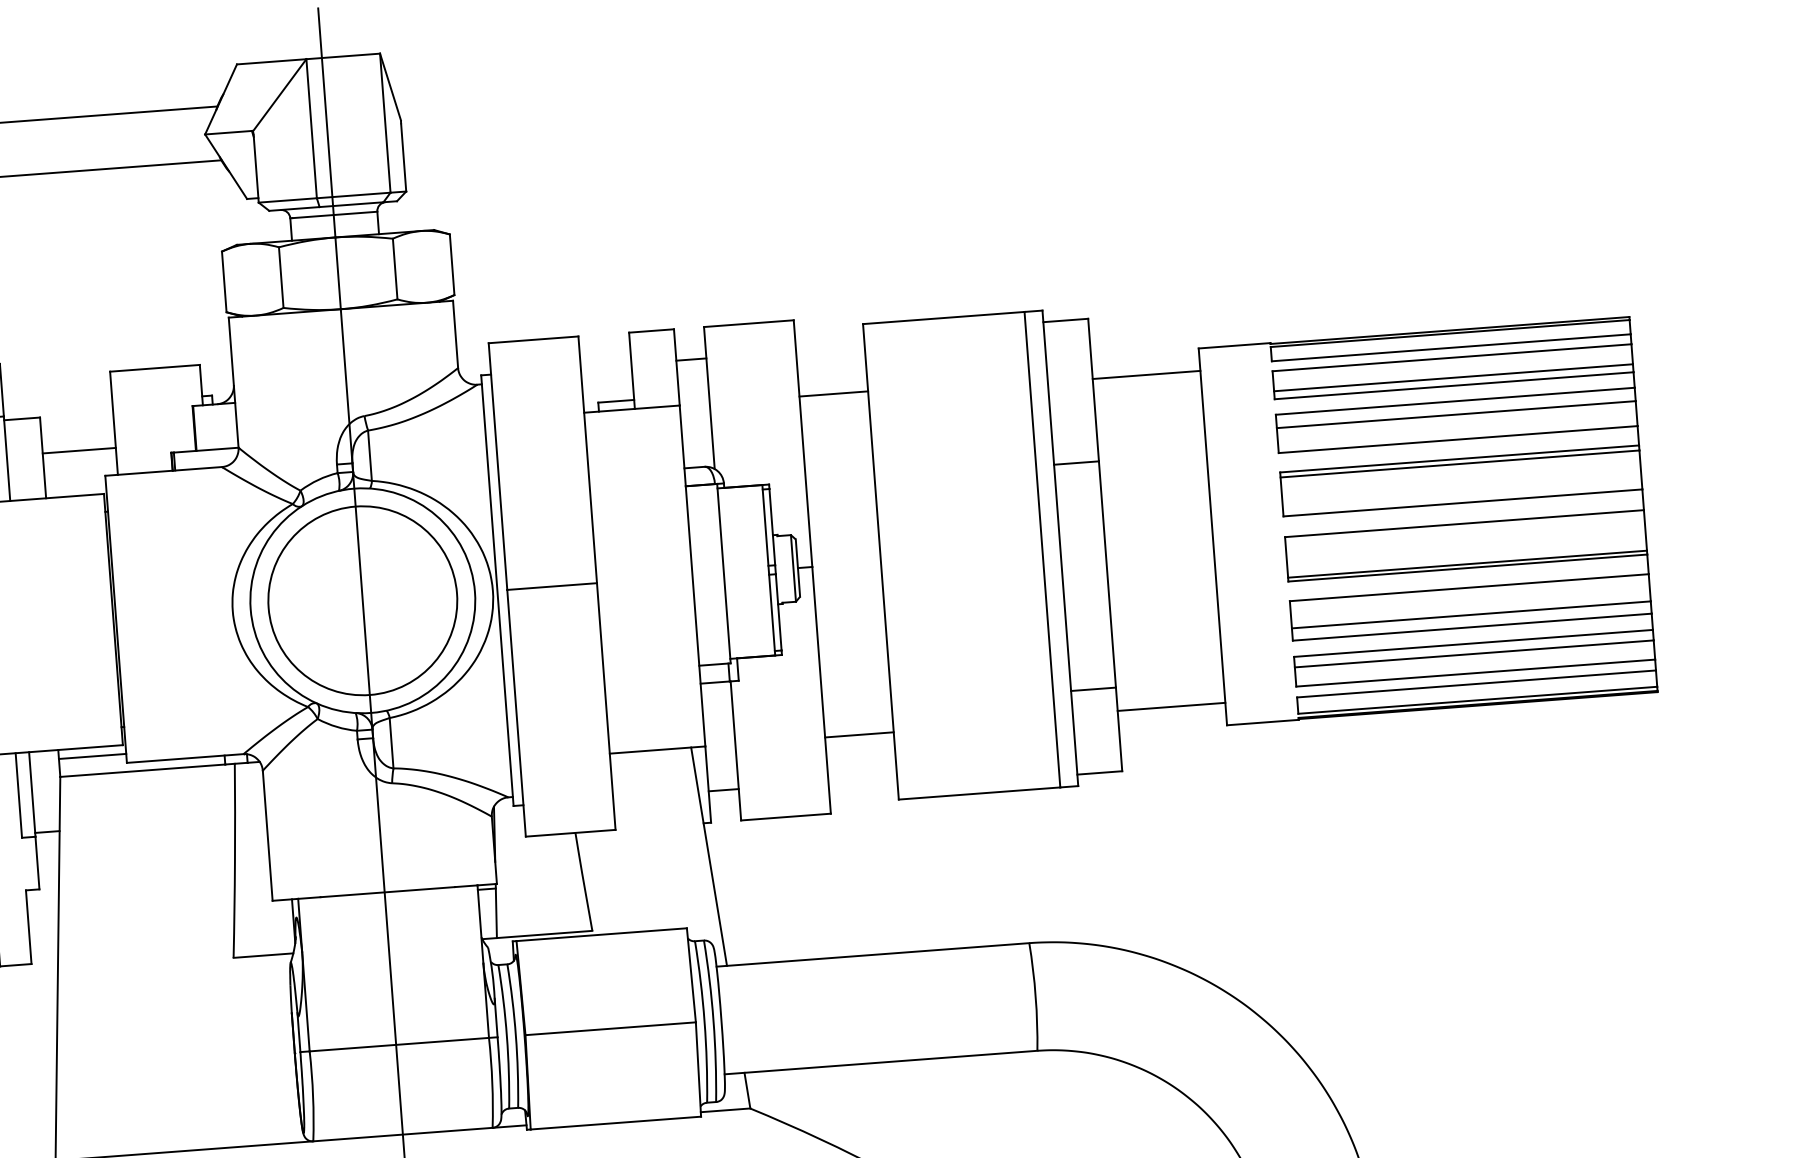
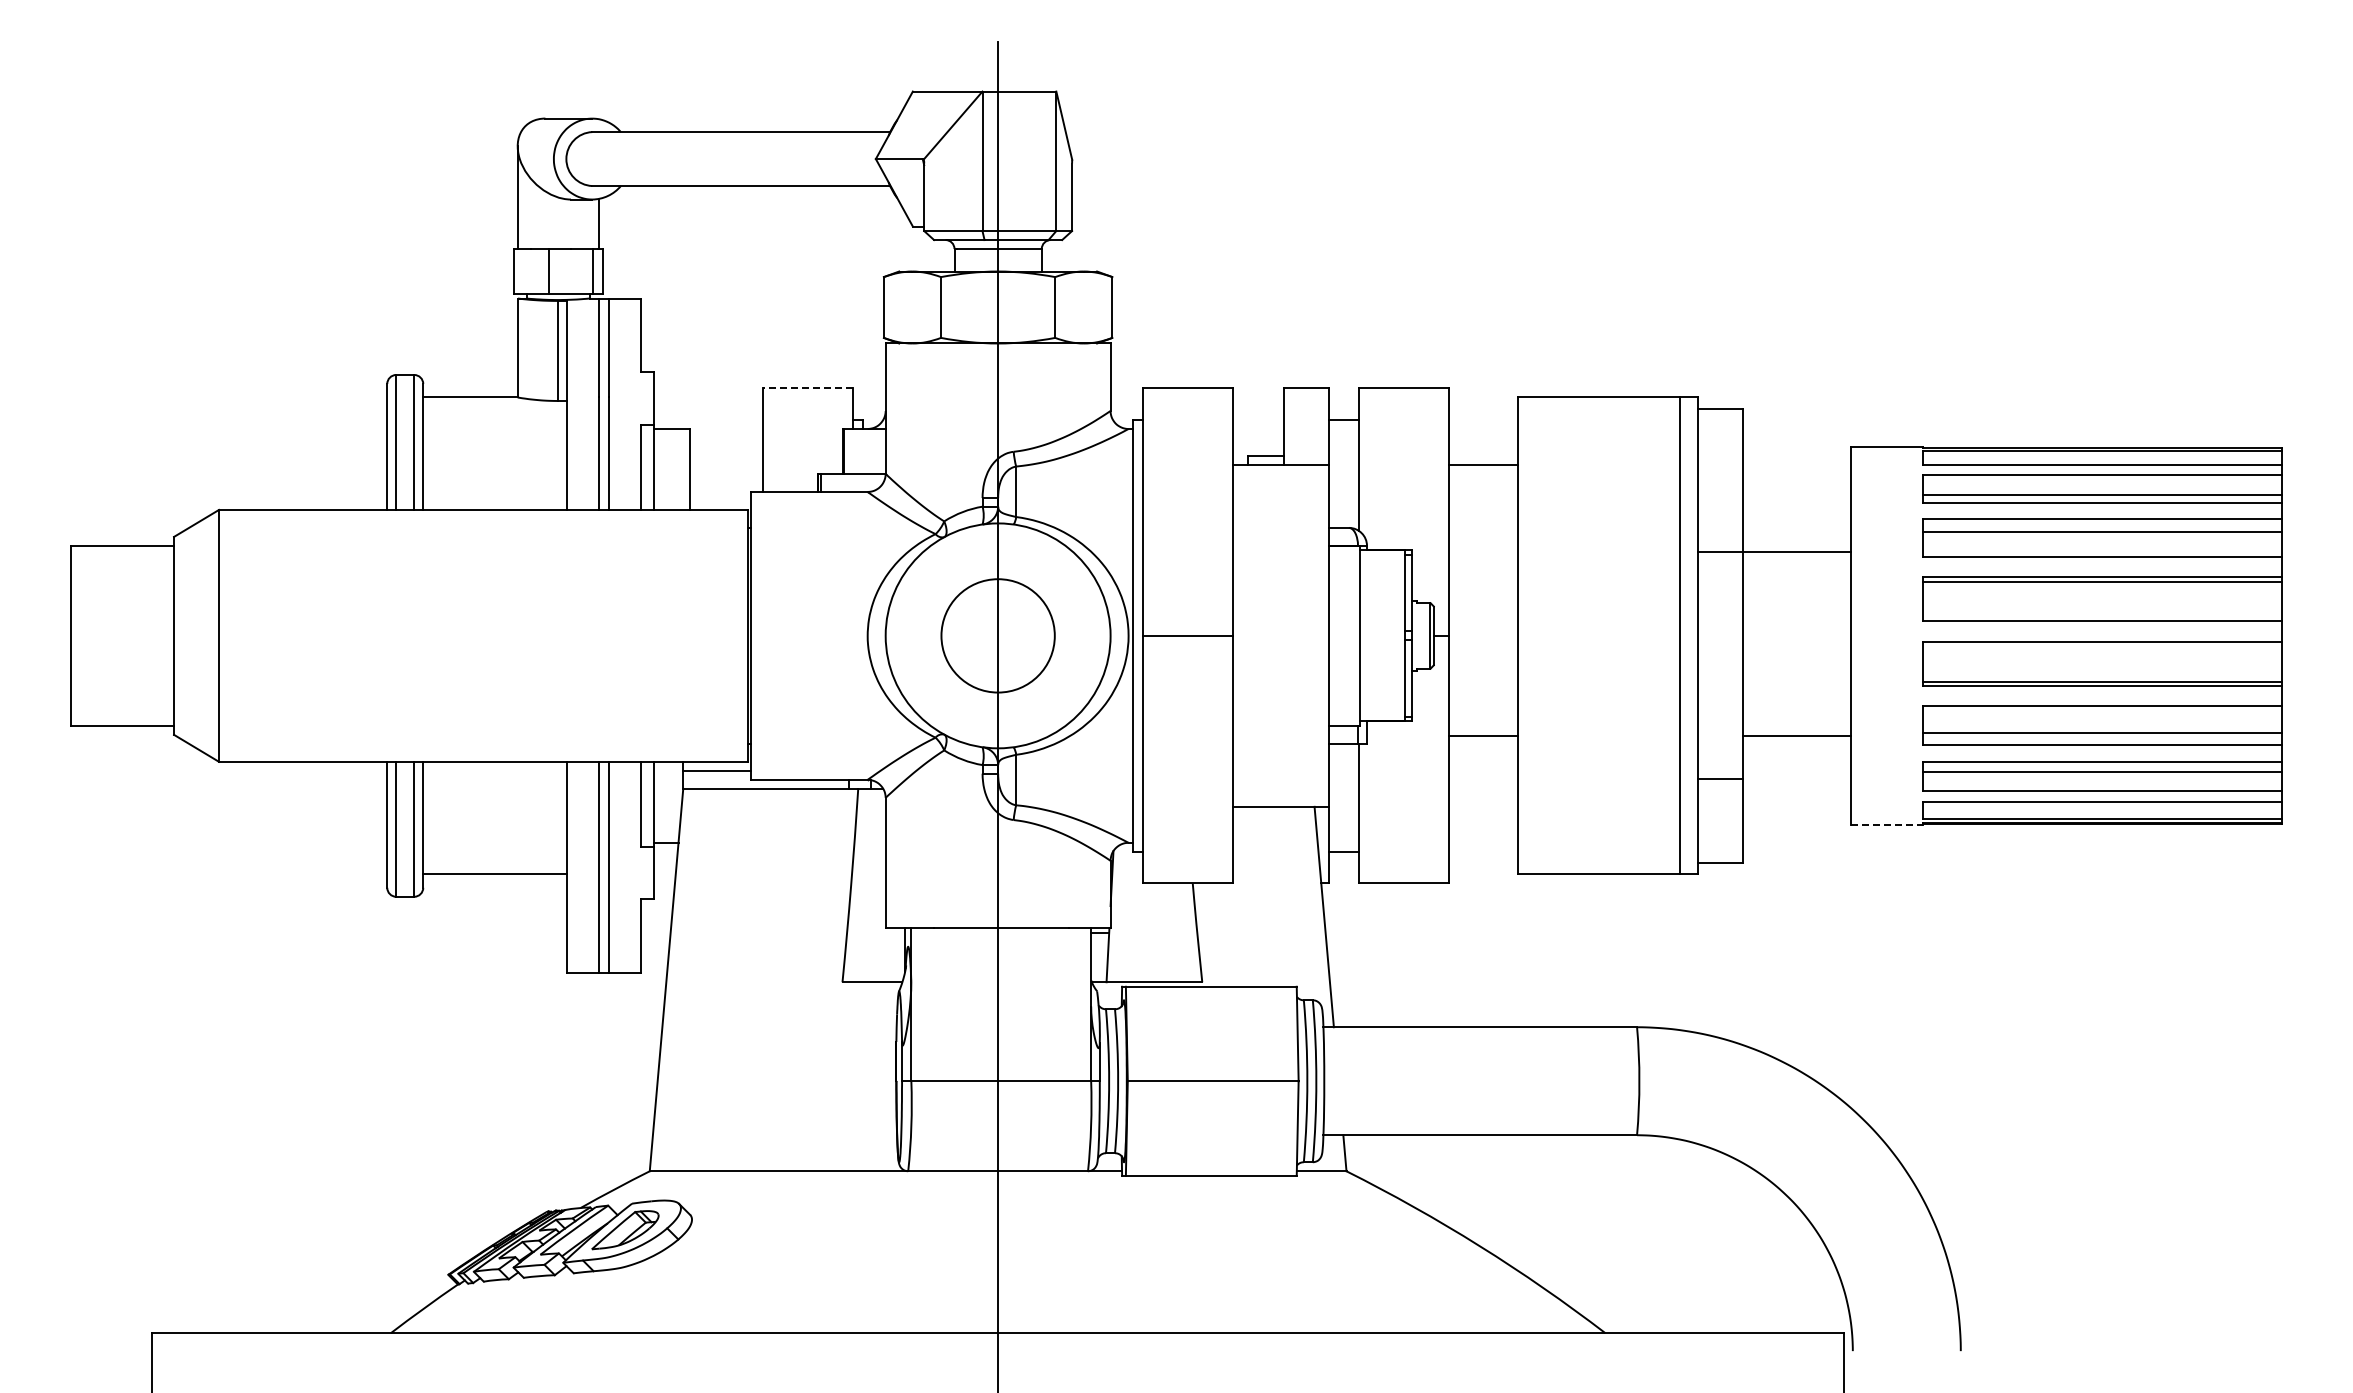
line: (155, 368) -> (808, 388), solid -> dashed
line: (1146, 375) -> (1796, 552), moved
line: (79, 450) -> (726, 464), removed
circle: (362, 600) -> (997, 635), size x0.6
line: (1171, 707) -> (1796, 736), moved
line: (1262, 722) -> (1886, 824), solid -> dashed
line: (858, 734) -> (1482, 735), moved

